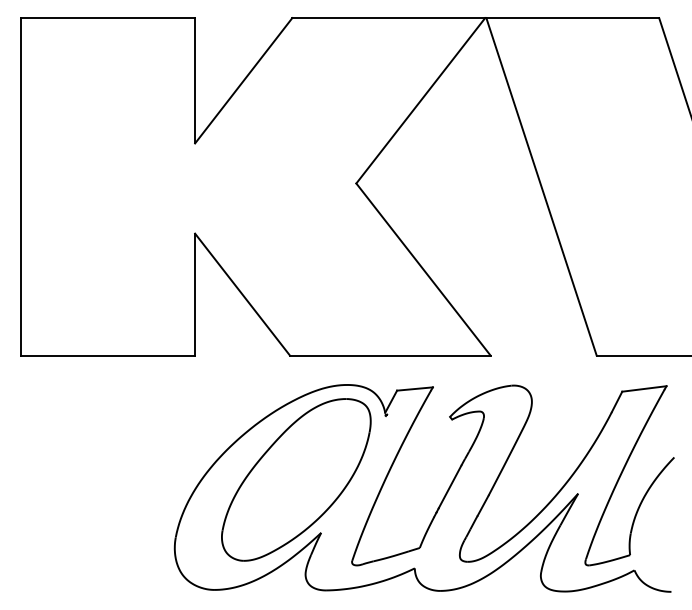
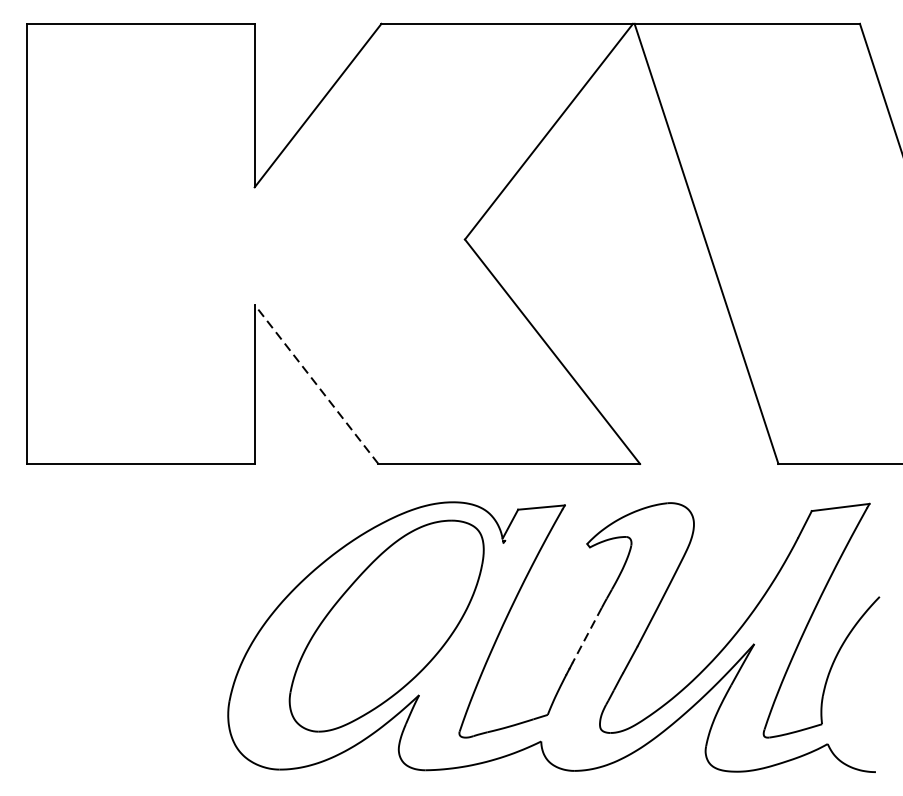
line: (242, 294) -> (316, 384), solid -> dashed
line: (450, 487) -> (587, 636), solid -> dashed

